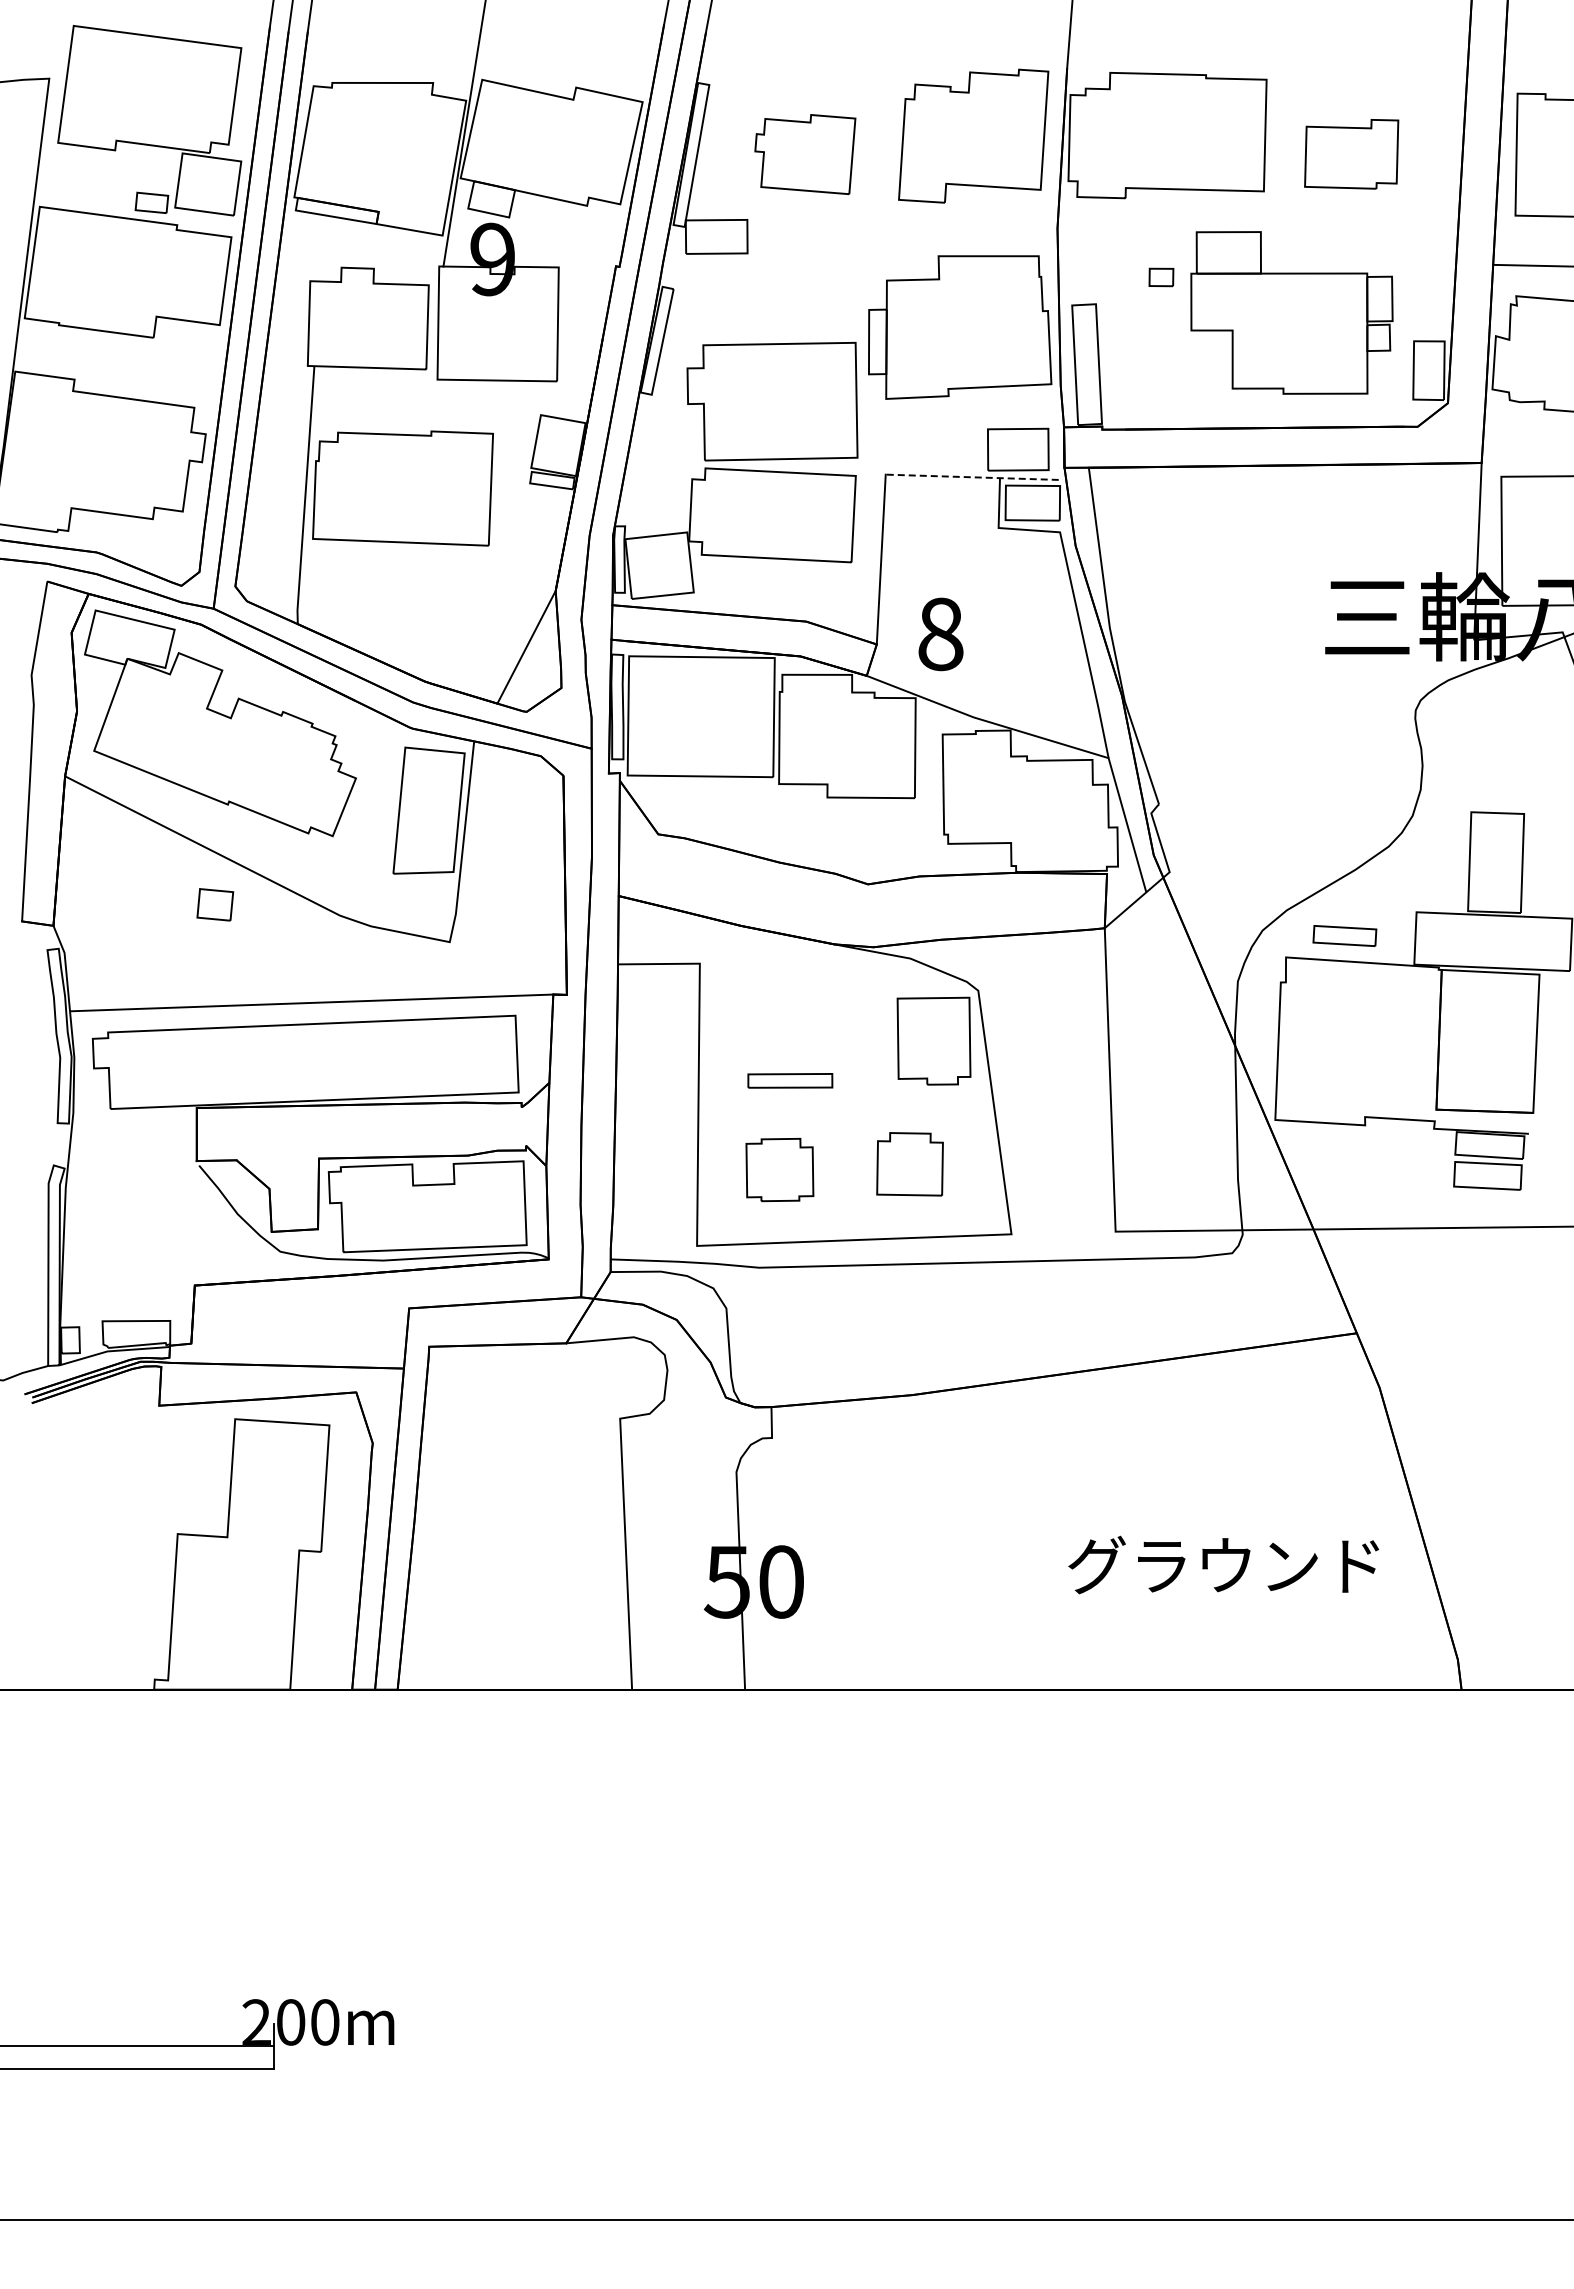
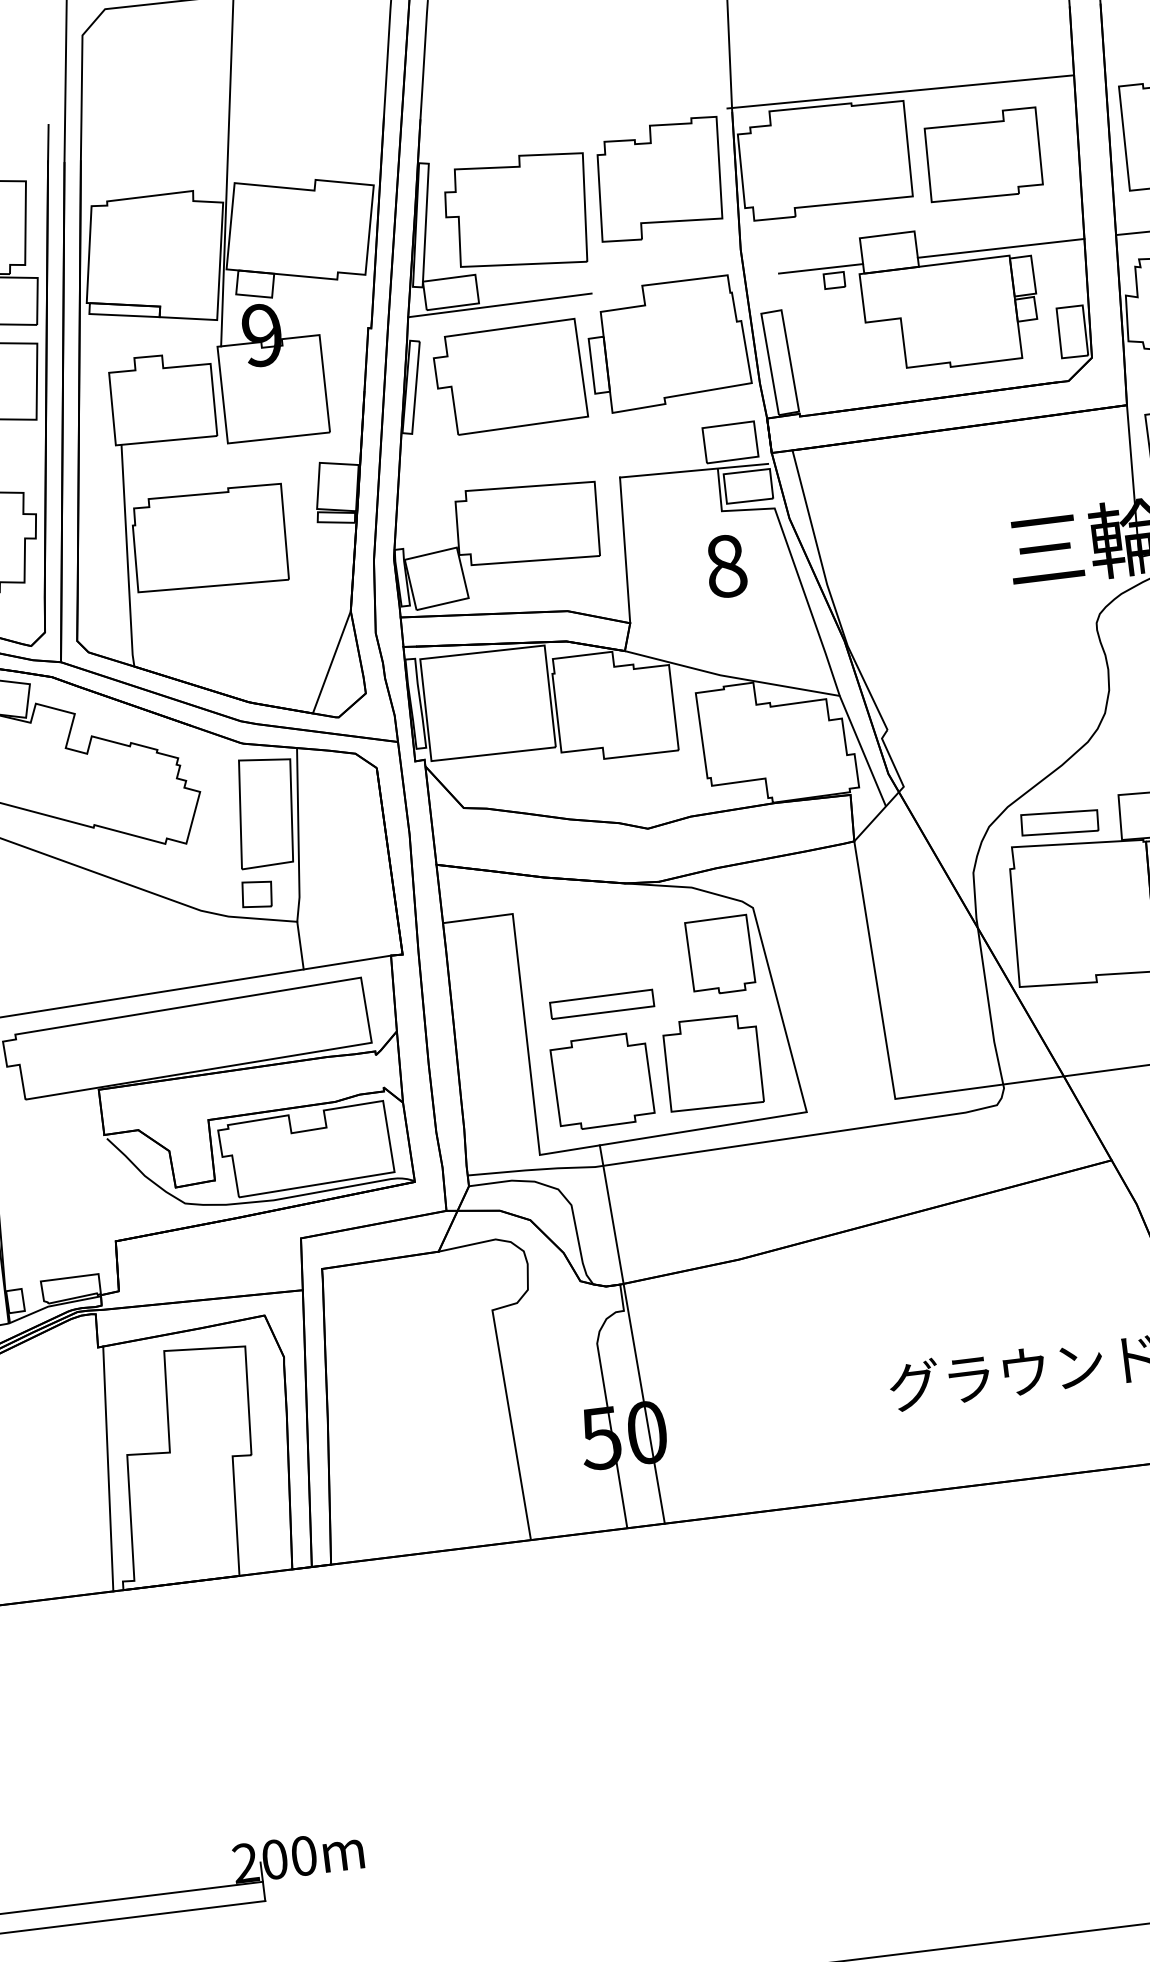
line: (1264, 68) -> (900, 91), added
part: (805, 154) -> (518, 212), size x1.67
part: (1351, 154) -> (983, 155), size x1.43
line: (770, 258) -> (499, 305), added
line: (1147, 261) -> (820, 268), added
line: (1358, 263) -> (1001, 247), added
part: (772, 401) -> (509, 377), moved
line: (972, 477) -> (694, 470), dashed -> solid
text: (940, 634) -> (725, 566), moved
part: (215, 904) -> (257, 894), moved
part: (1344, 935) -> (1059, 822), size x1.43
line: (449, 970) -> (299, 946), added
part: (790, 1080) -> (602, 1004), size x1.43
part: (909, 1164) -> (712, 1063), size x1.67
part: (779, 1169) -> (602, 1081), size x1.67
line: (778, 1466) -> (632, 1334), added
line: (153, 1547) -> (107, 1469), added

